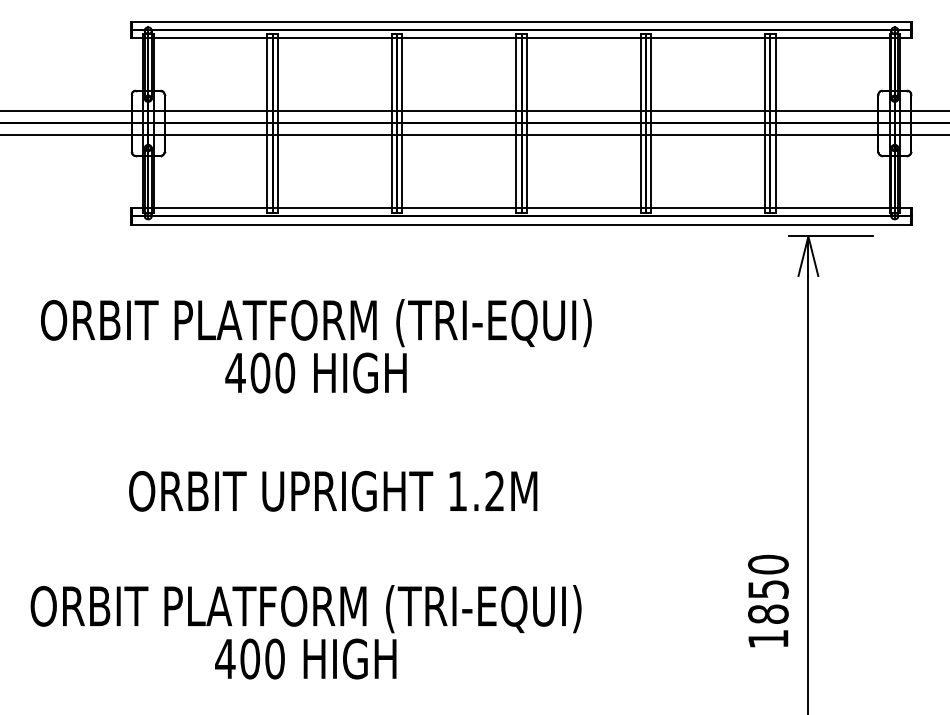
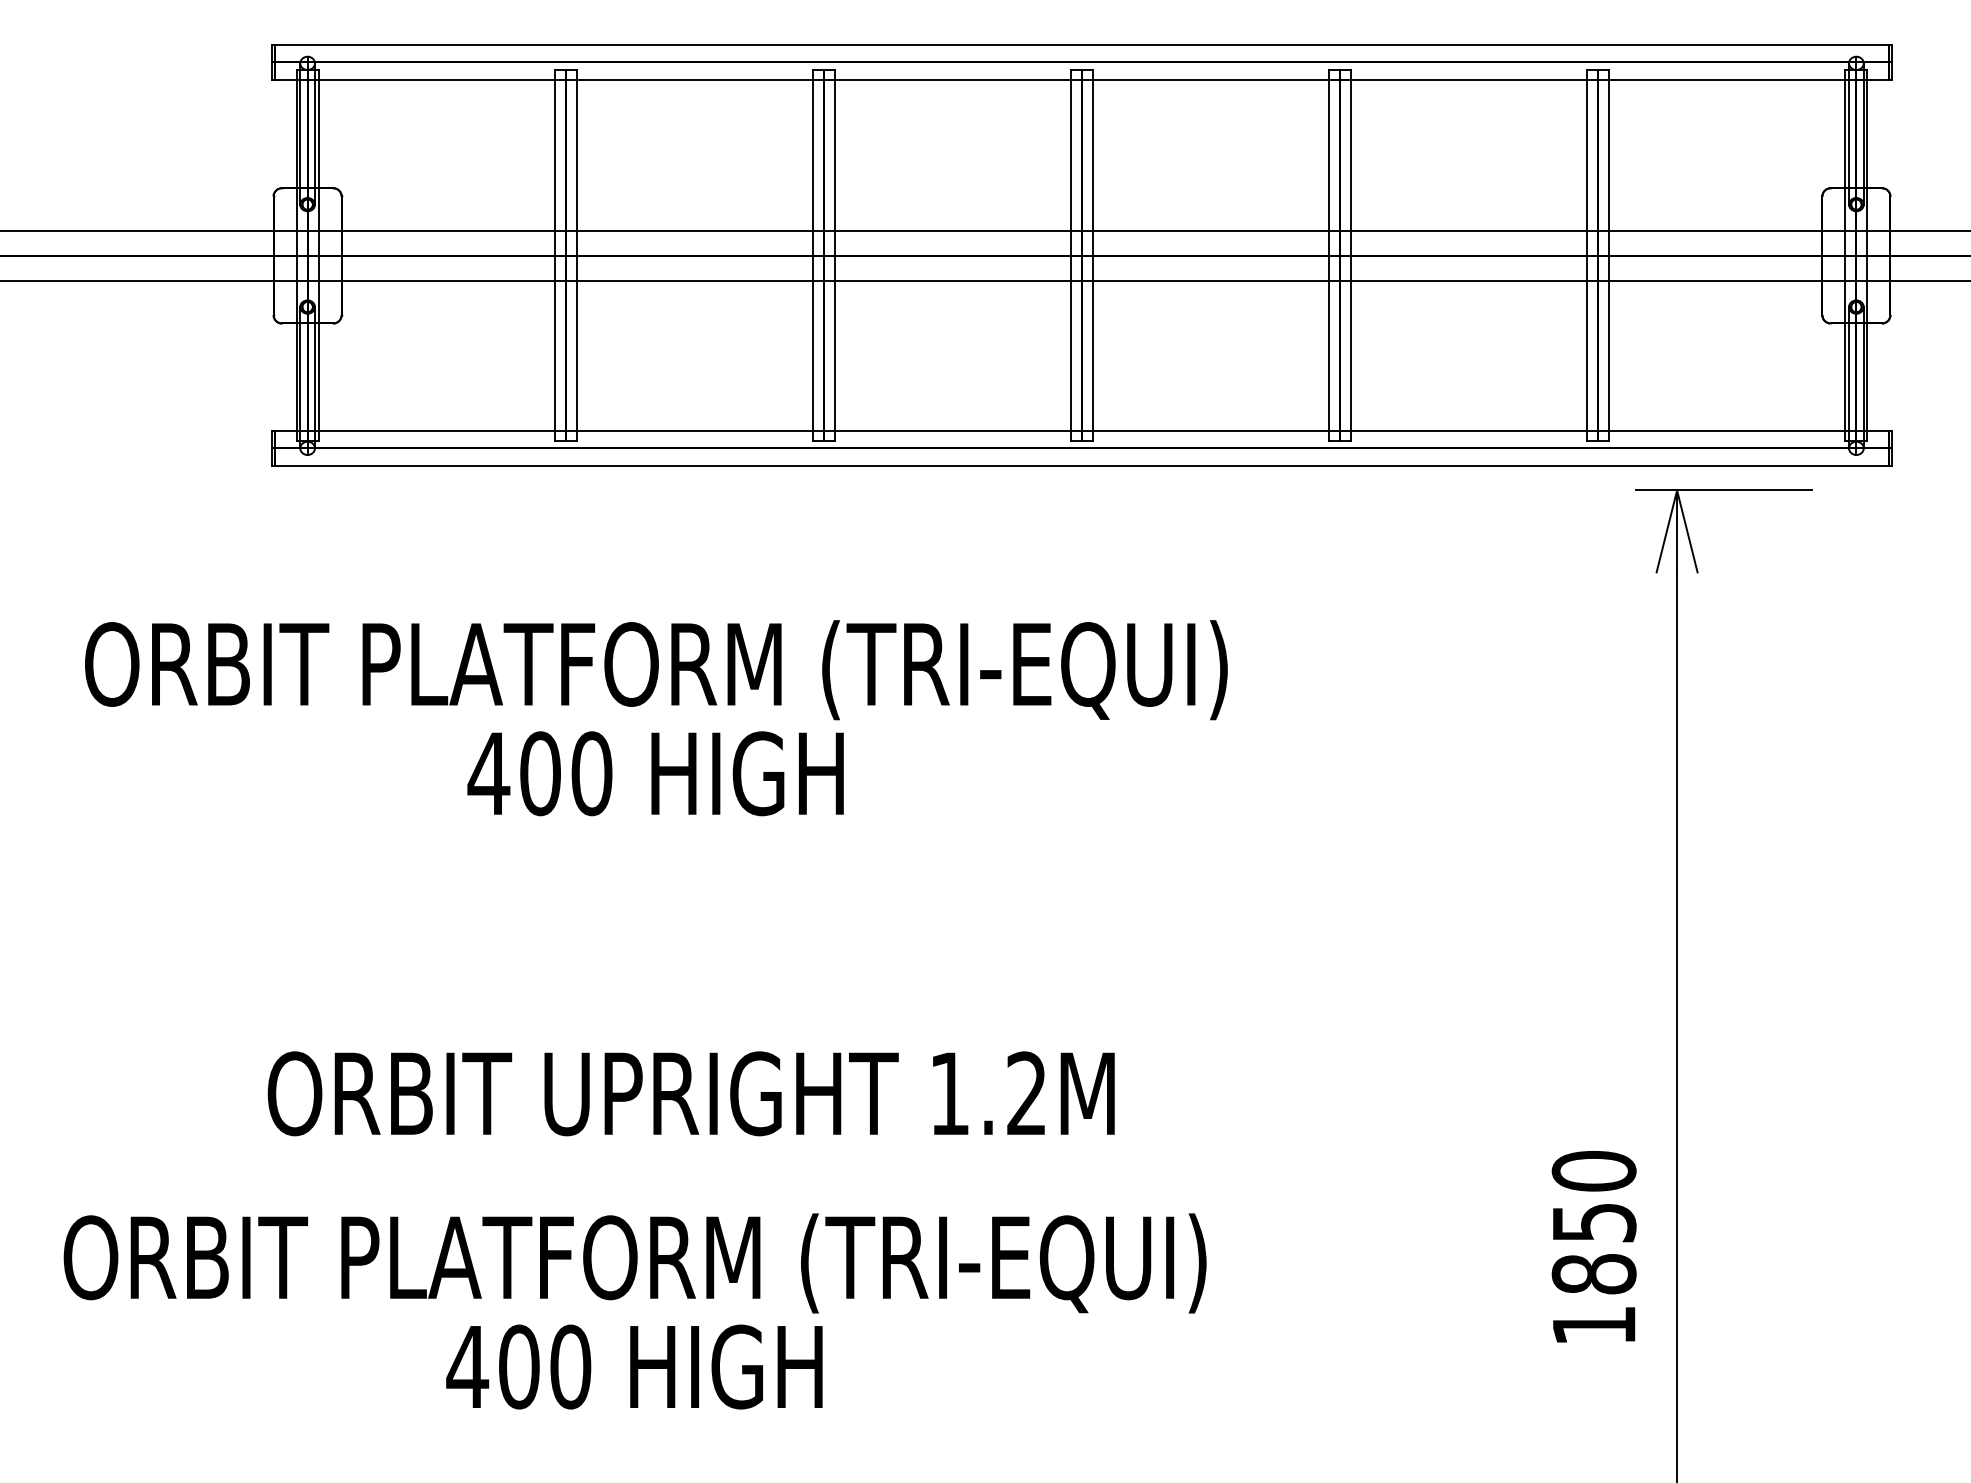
text: (333, 490) -> (691, 1092), moved

